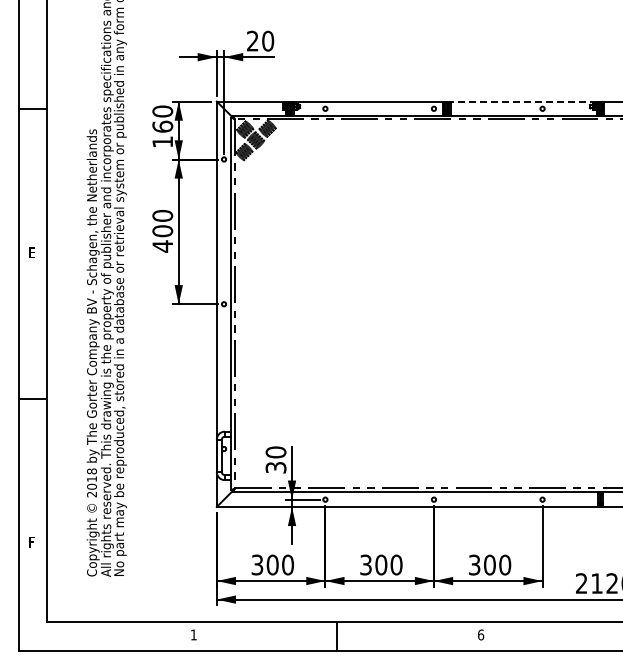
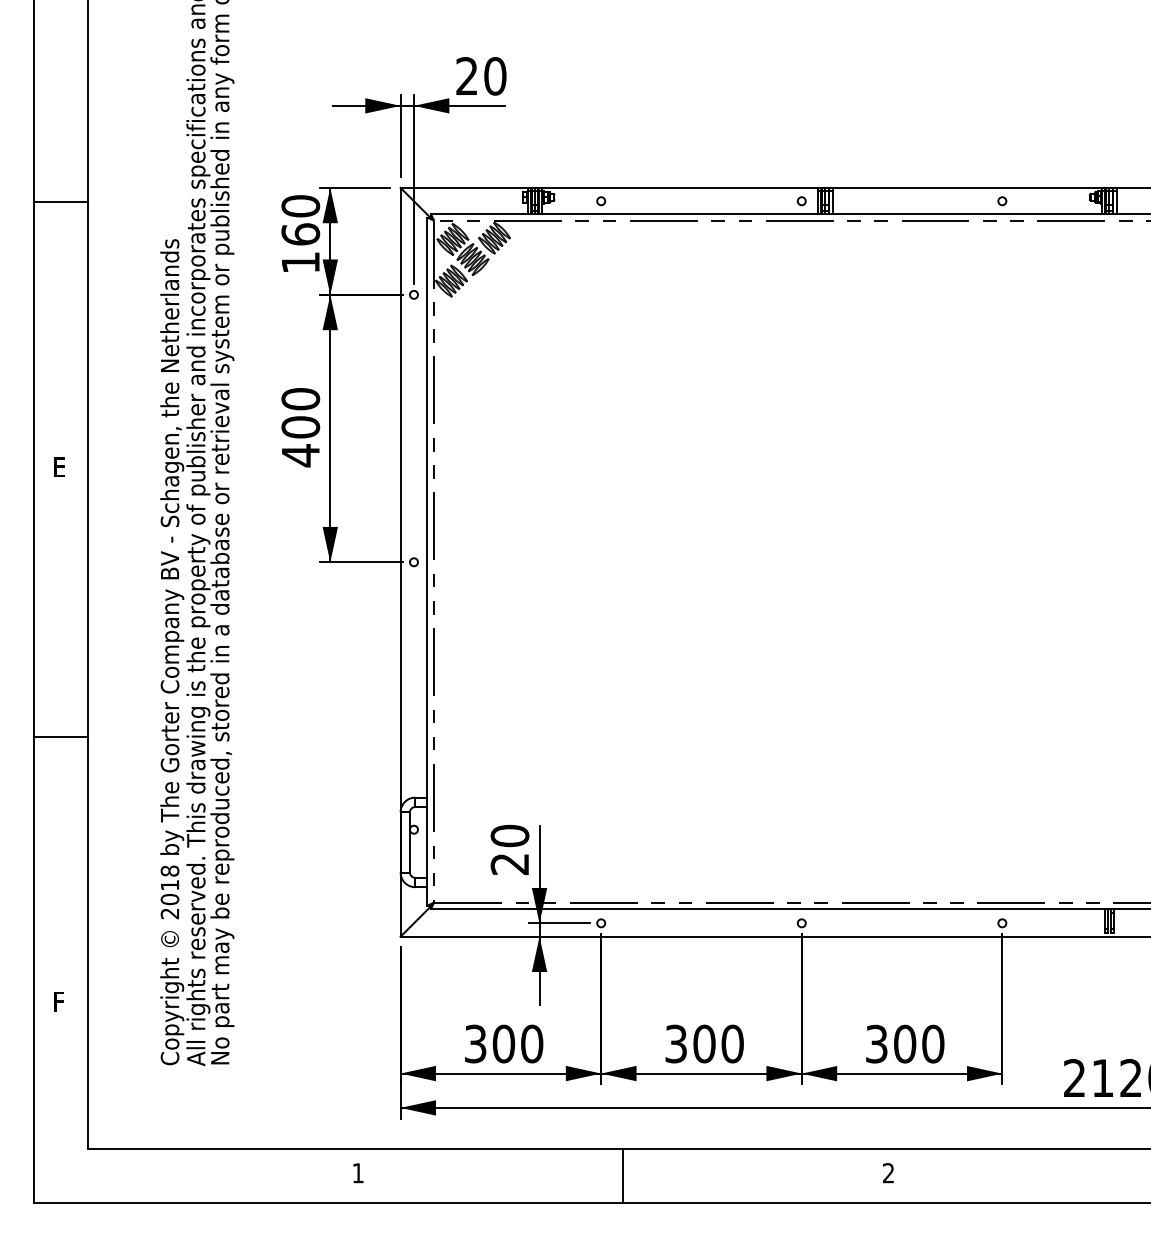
line: (523, 101) -> (967, 187), dashed -> solid
text: (275, 467) -> (508, 863), 30 -> 20
text: (480, 634) -> (887, 1172), 6 -> 2

